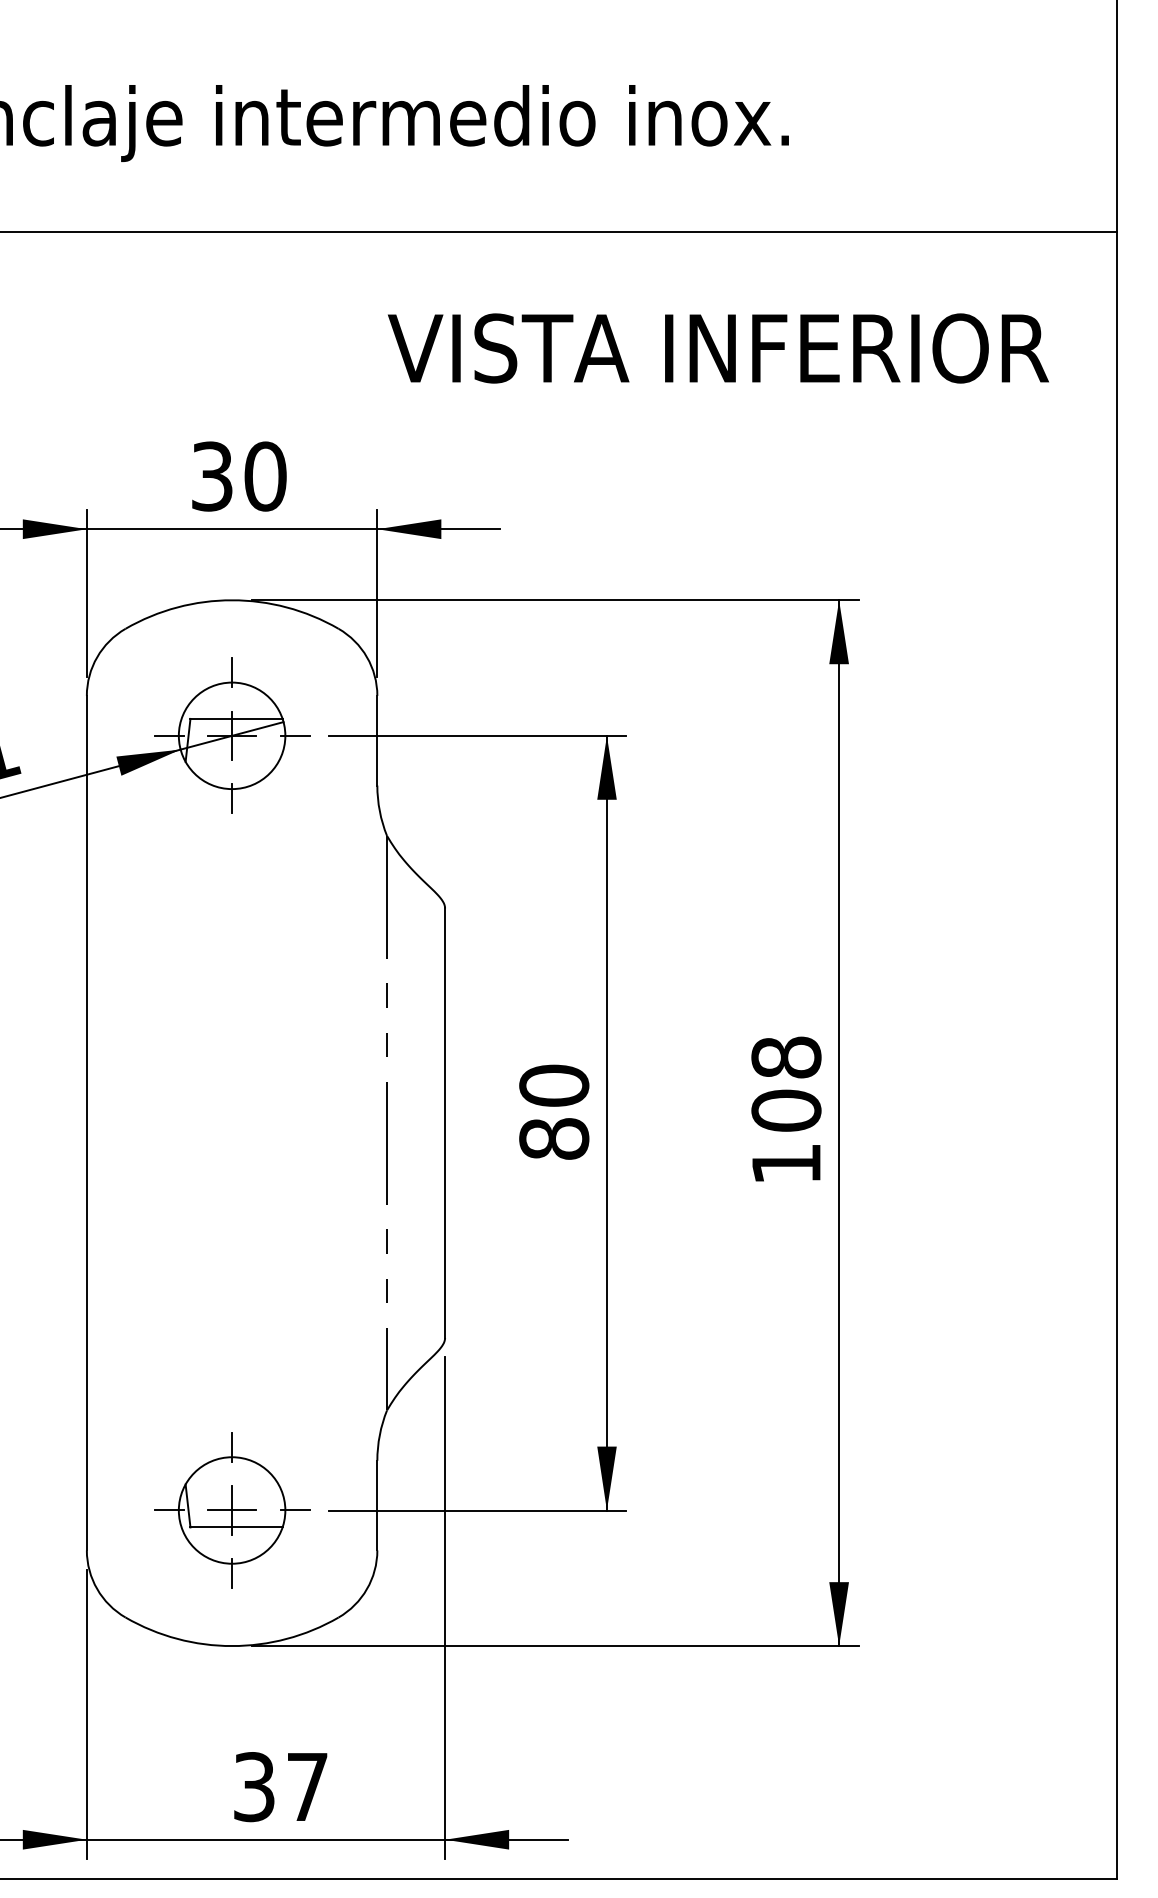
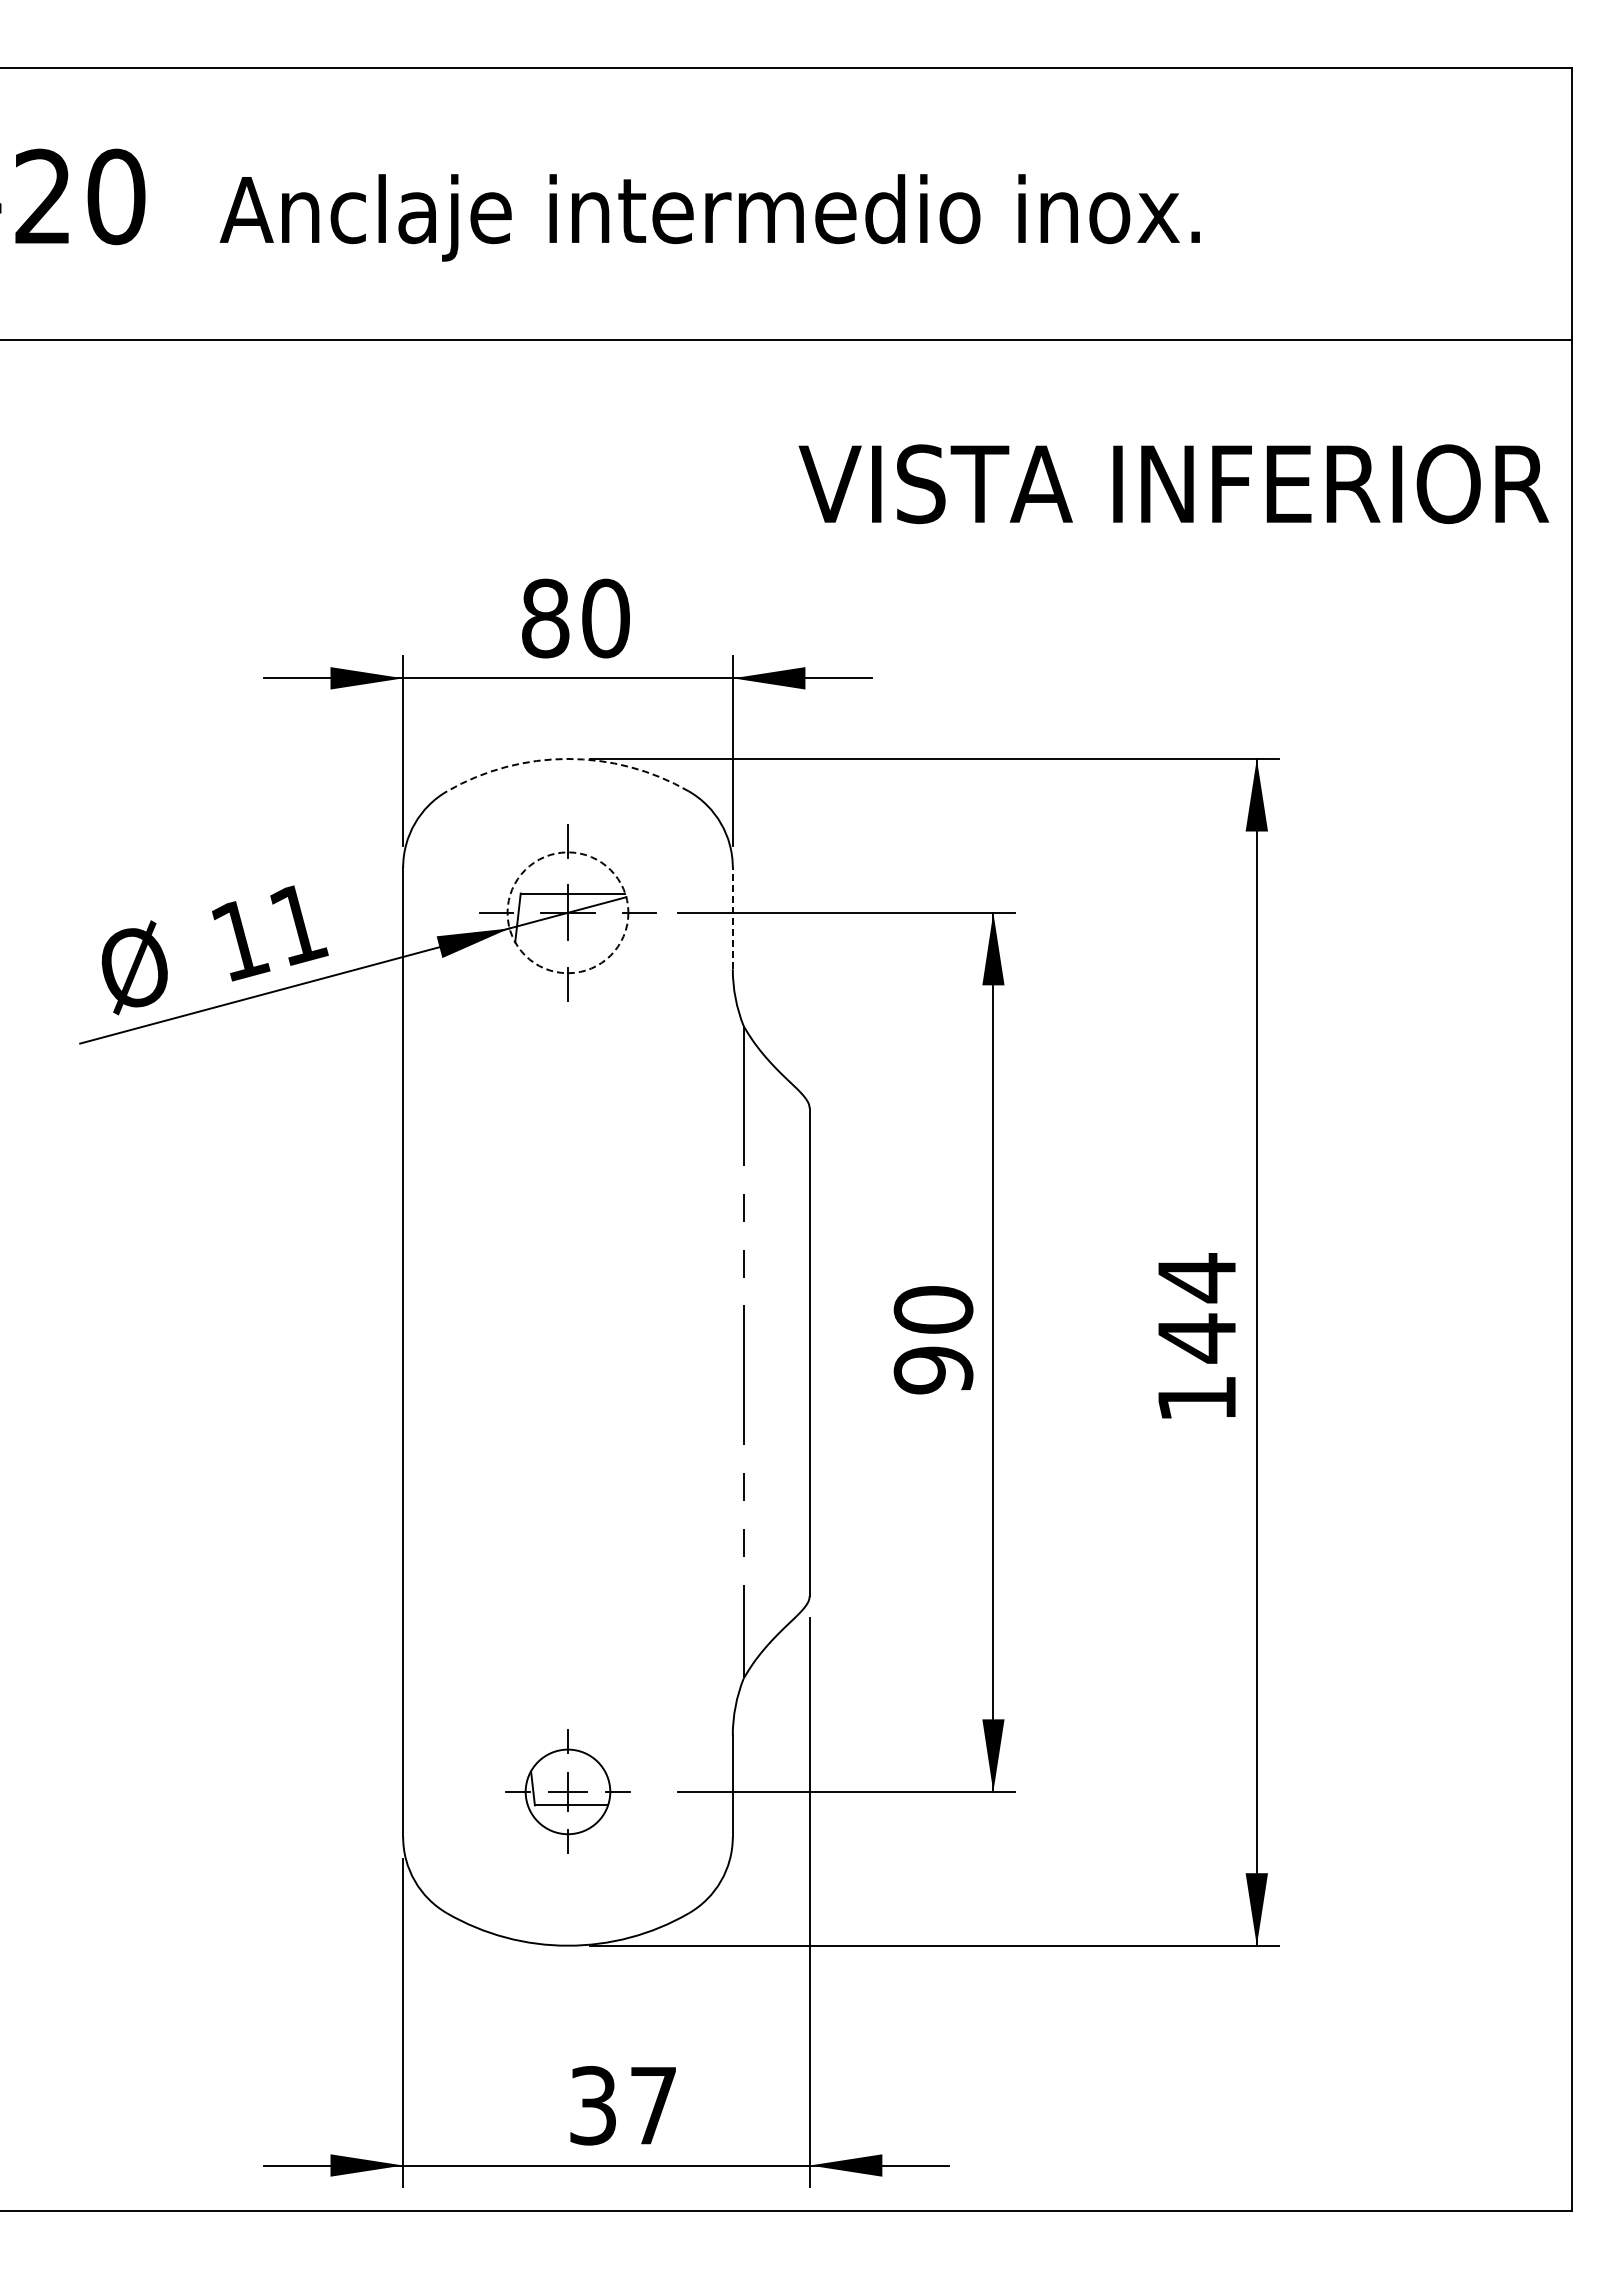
text: (718, 348) -> (1173, 484), moved
text: (212, 476) -> (545, 618), 30 -> 80
arc: (231, 599) -> (567, 758), solid -> dashed
circle: (231, 735) -> (567, 912), solid -> dashed
line: (377, 740) -> (732, 918), solid -> dashed
text: (785, 1084) -> (1196, 1308), 108 -> 144
text: (554, 1139) -> (933, 1370), 80 -> 90
part: (231, 1510) -> (567, 1791), size x0.7

